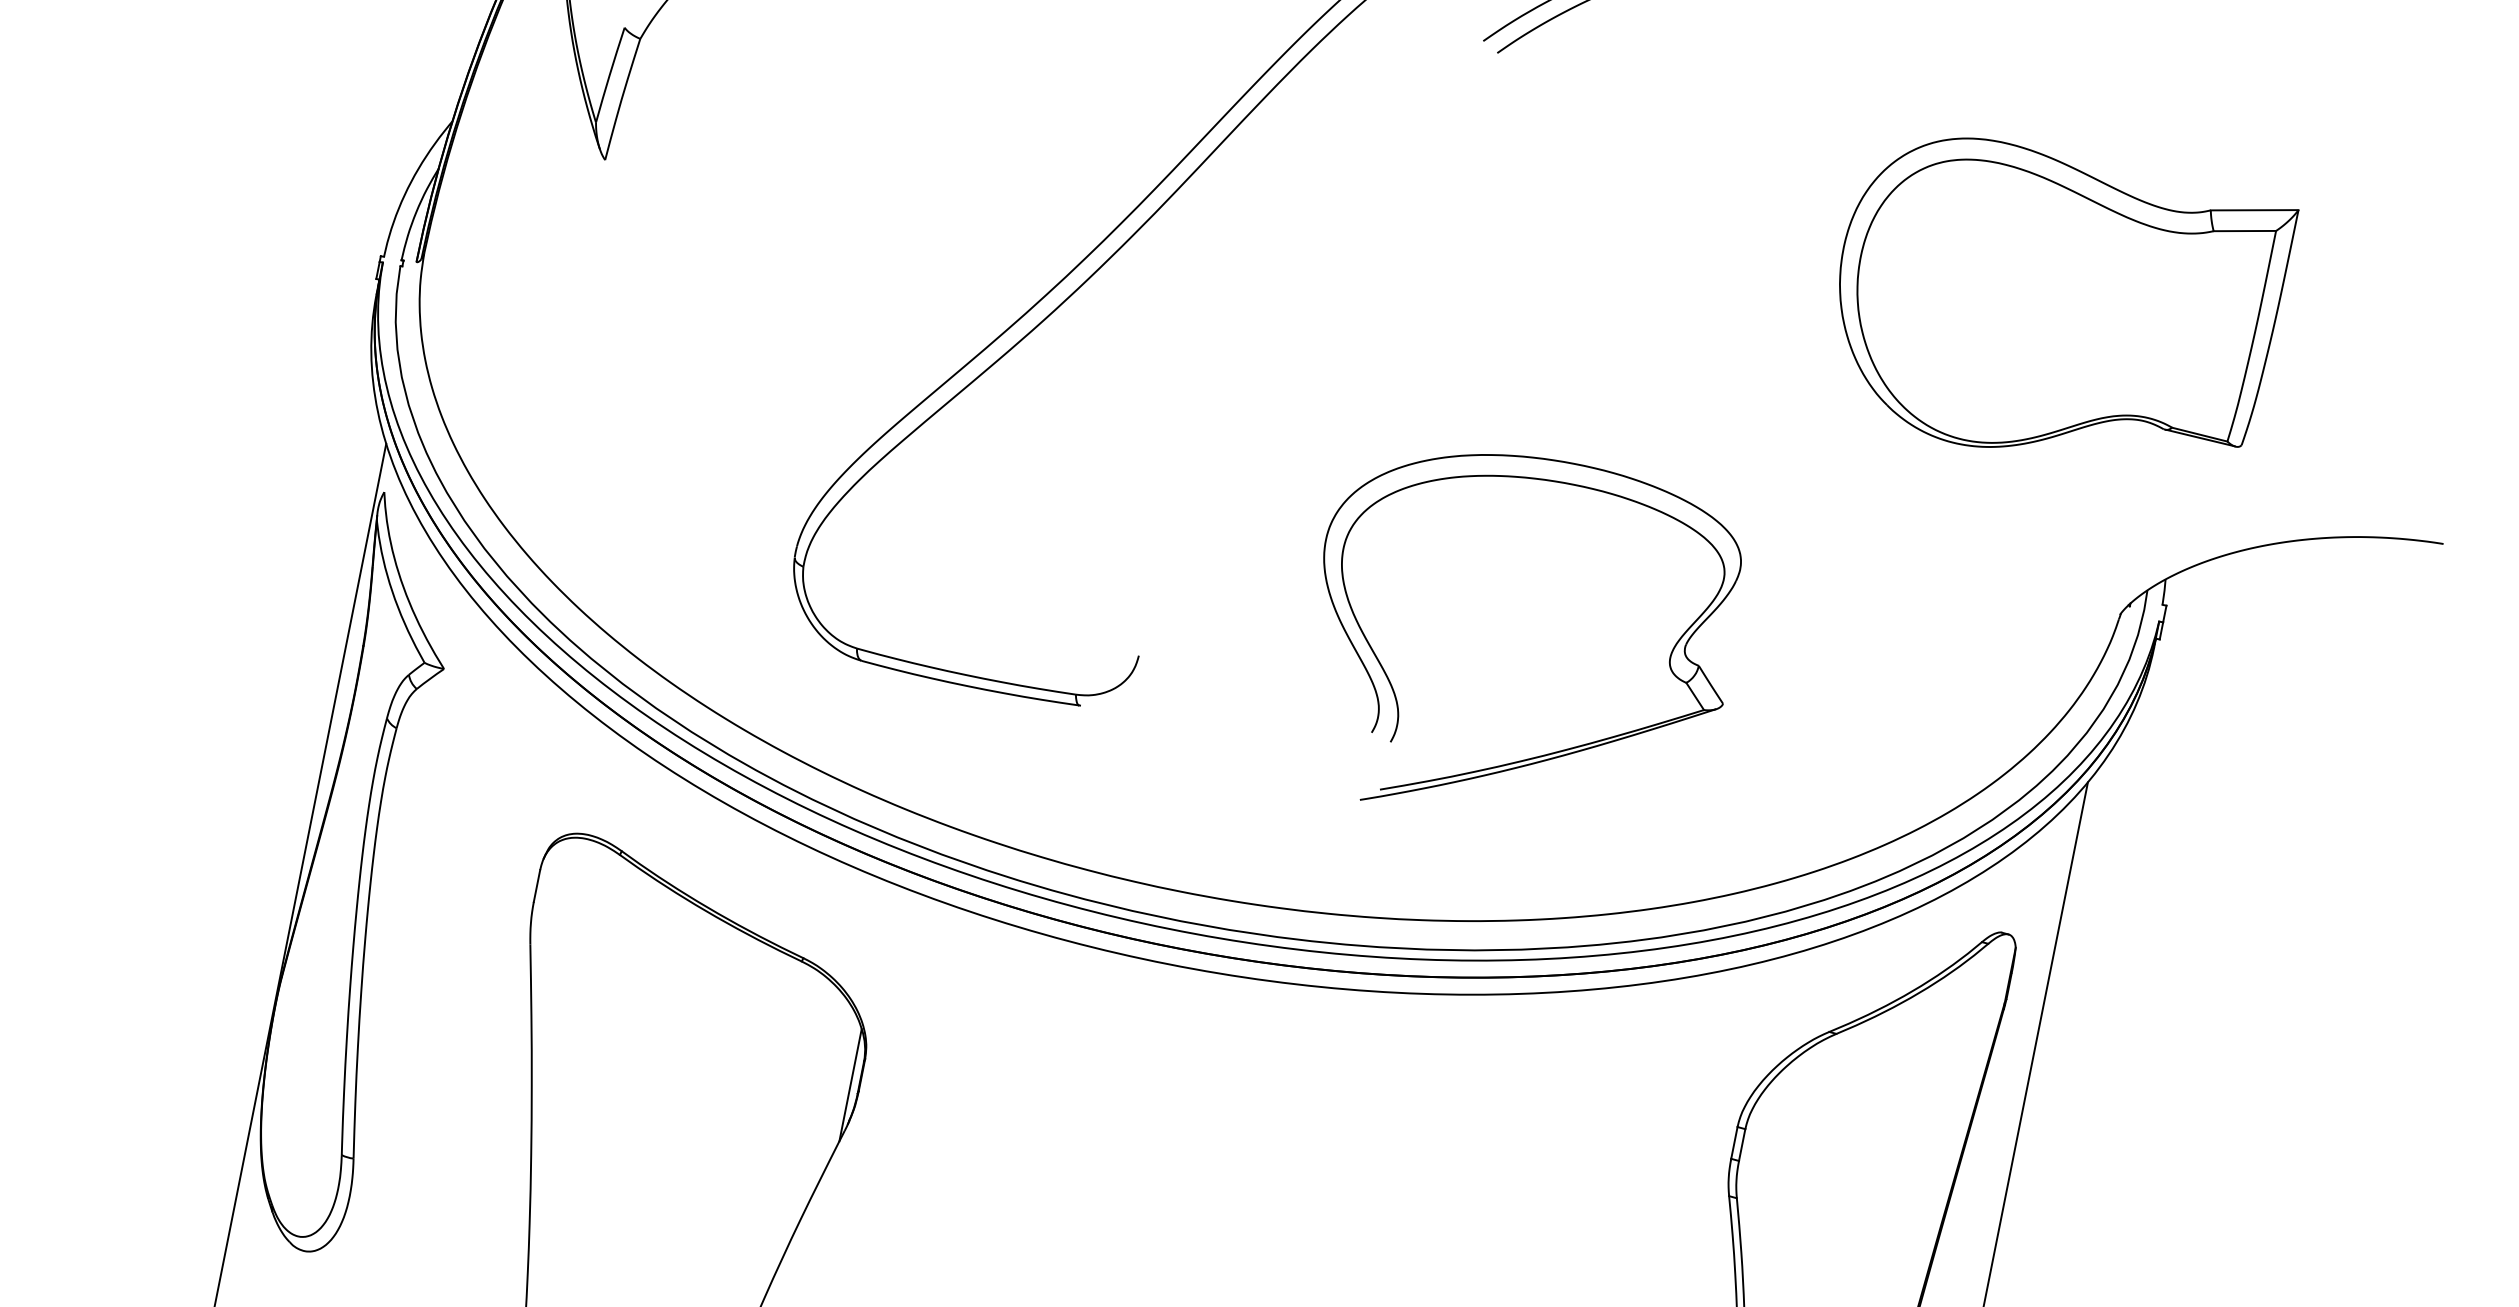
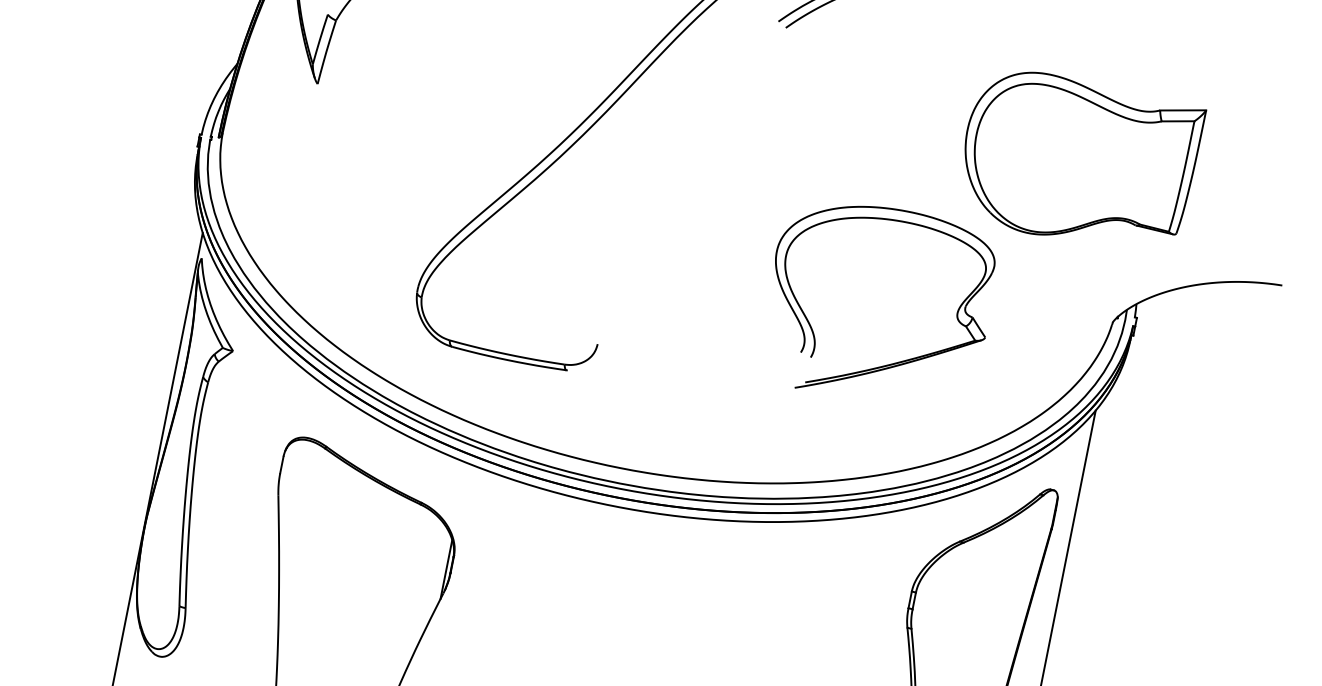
part: (1565, 747) -> (902, 360), moved

